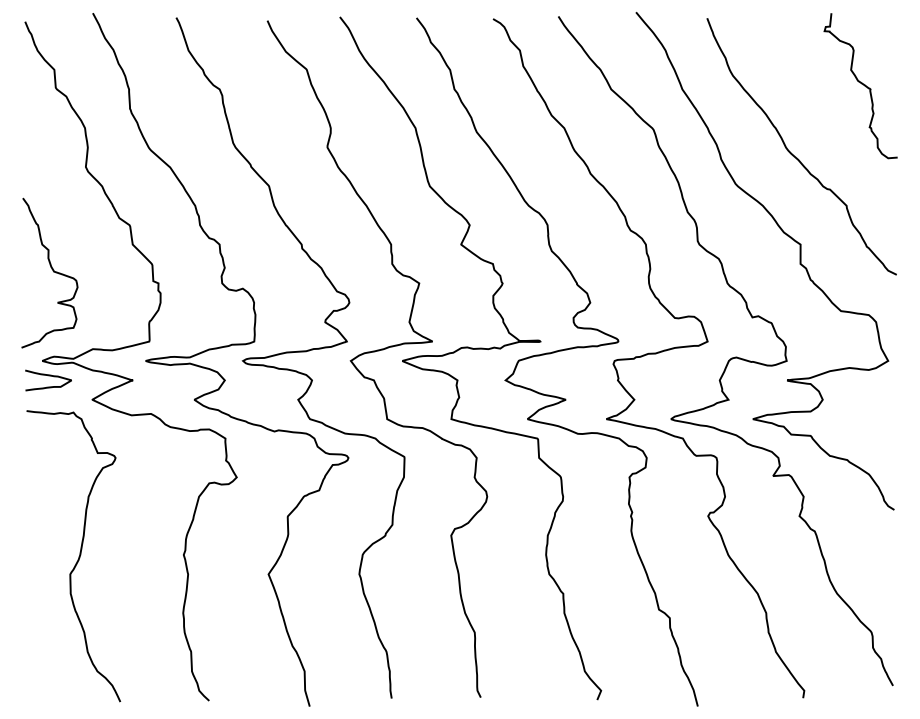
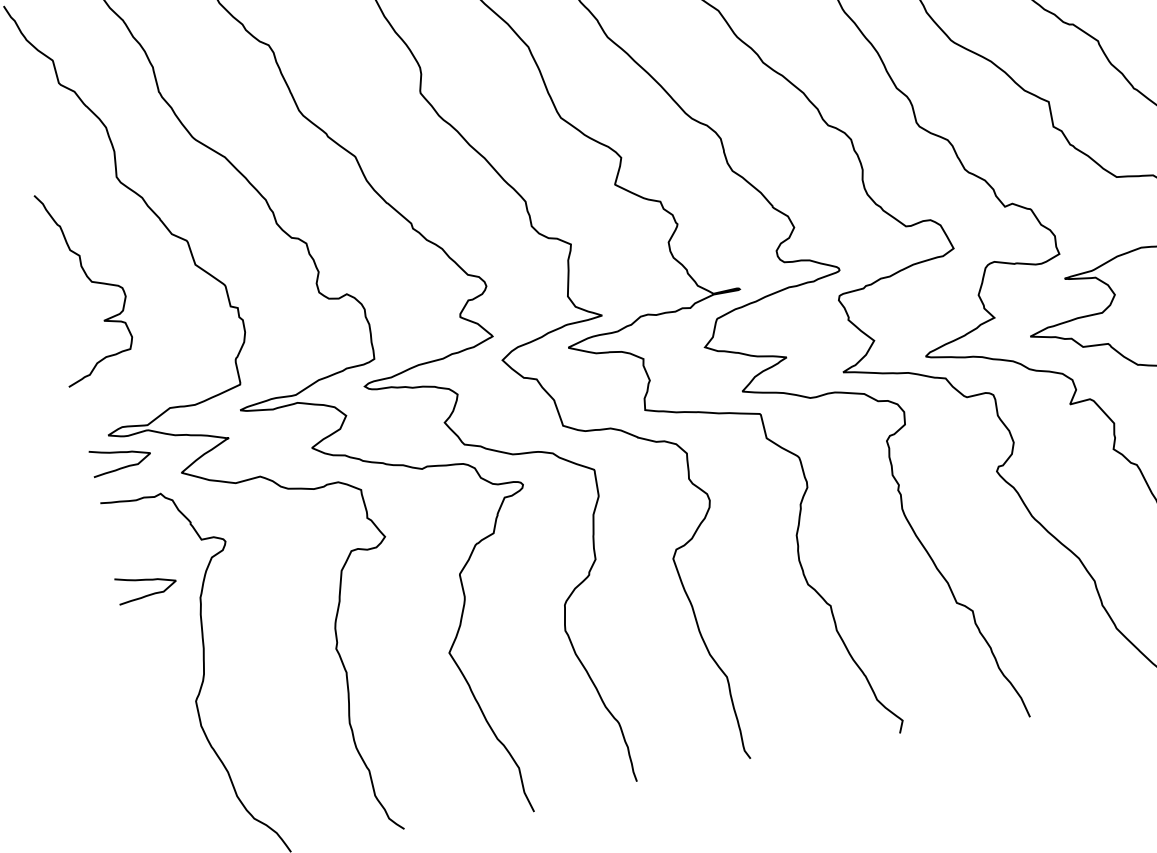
curve: (51, 269) -> (88, 279), moved
curve: (49, 476) -> (145, 581), added

